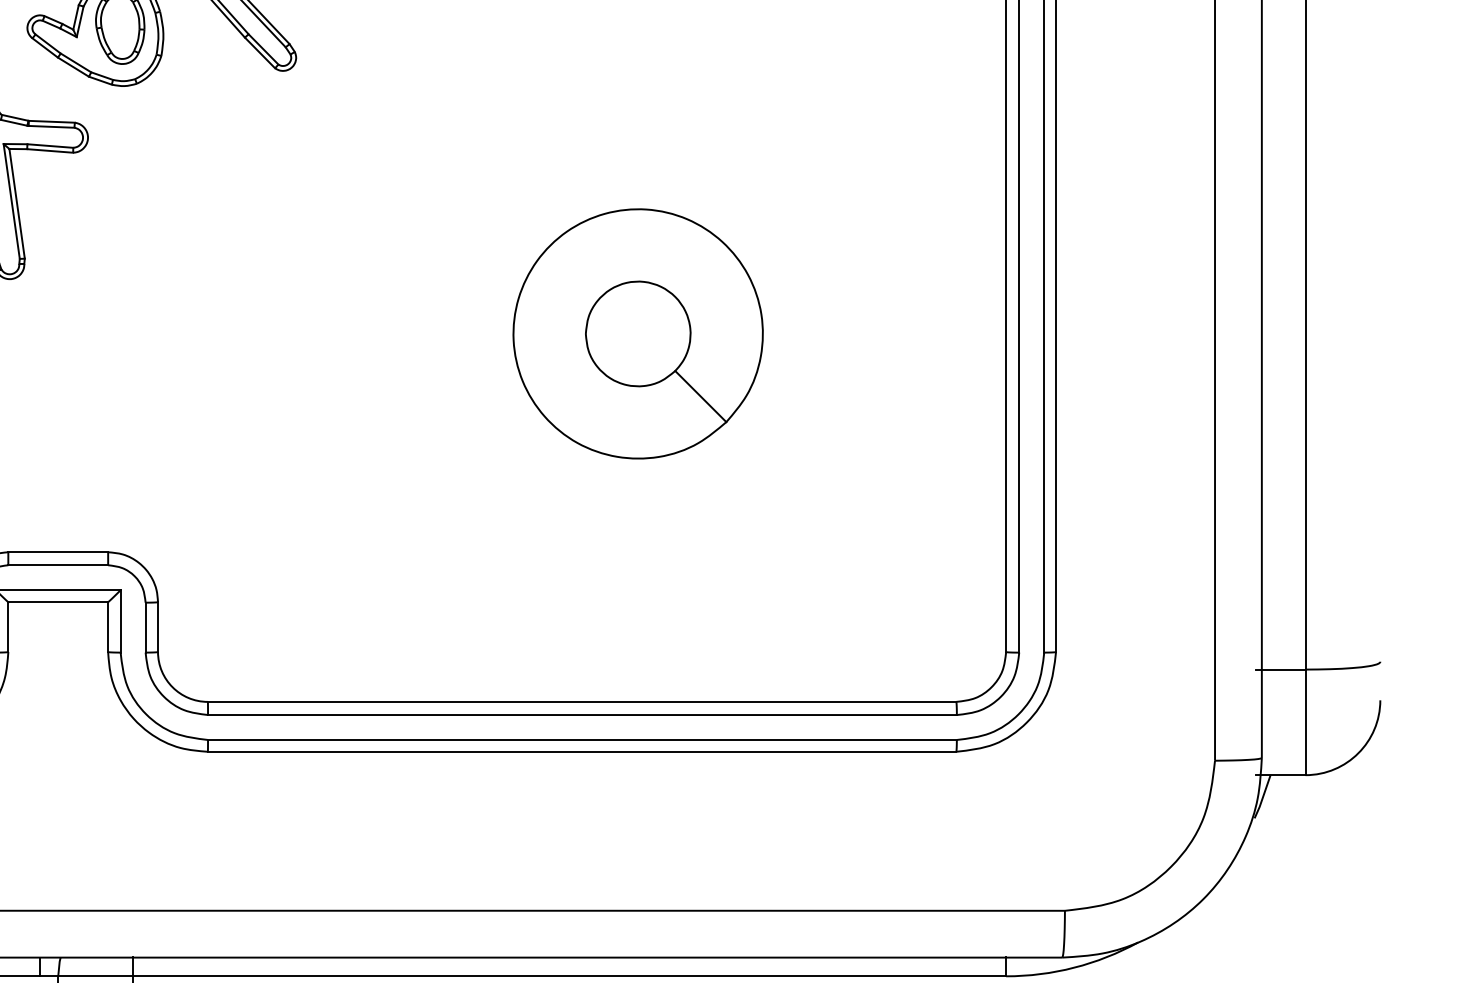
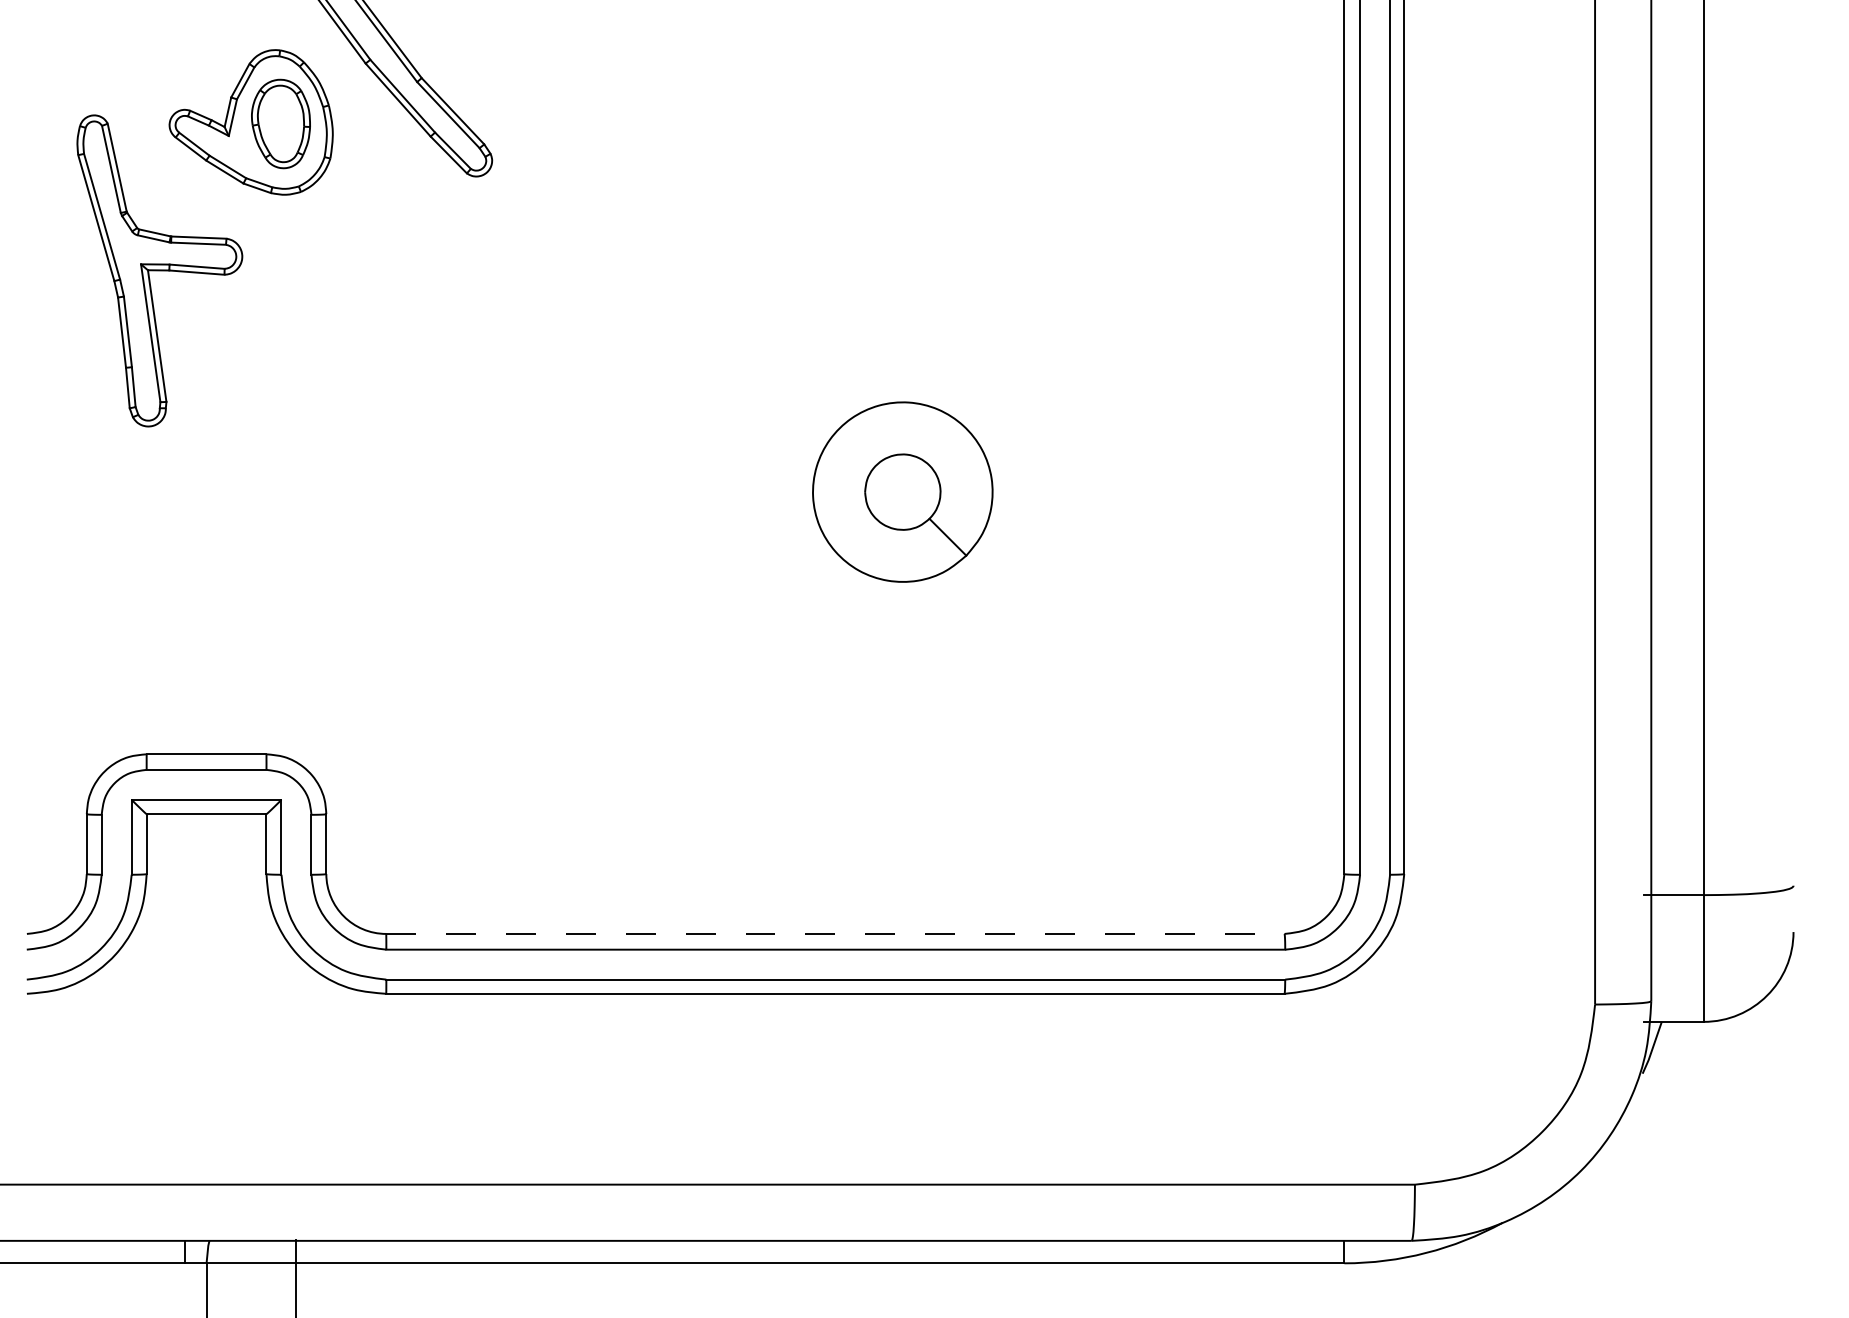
part: (638, 333) -> (902, 491), size x0.6
line: (582, 701) -> (835, 933), solid -> dashed

